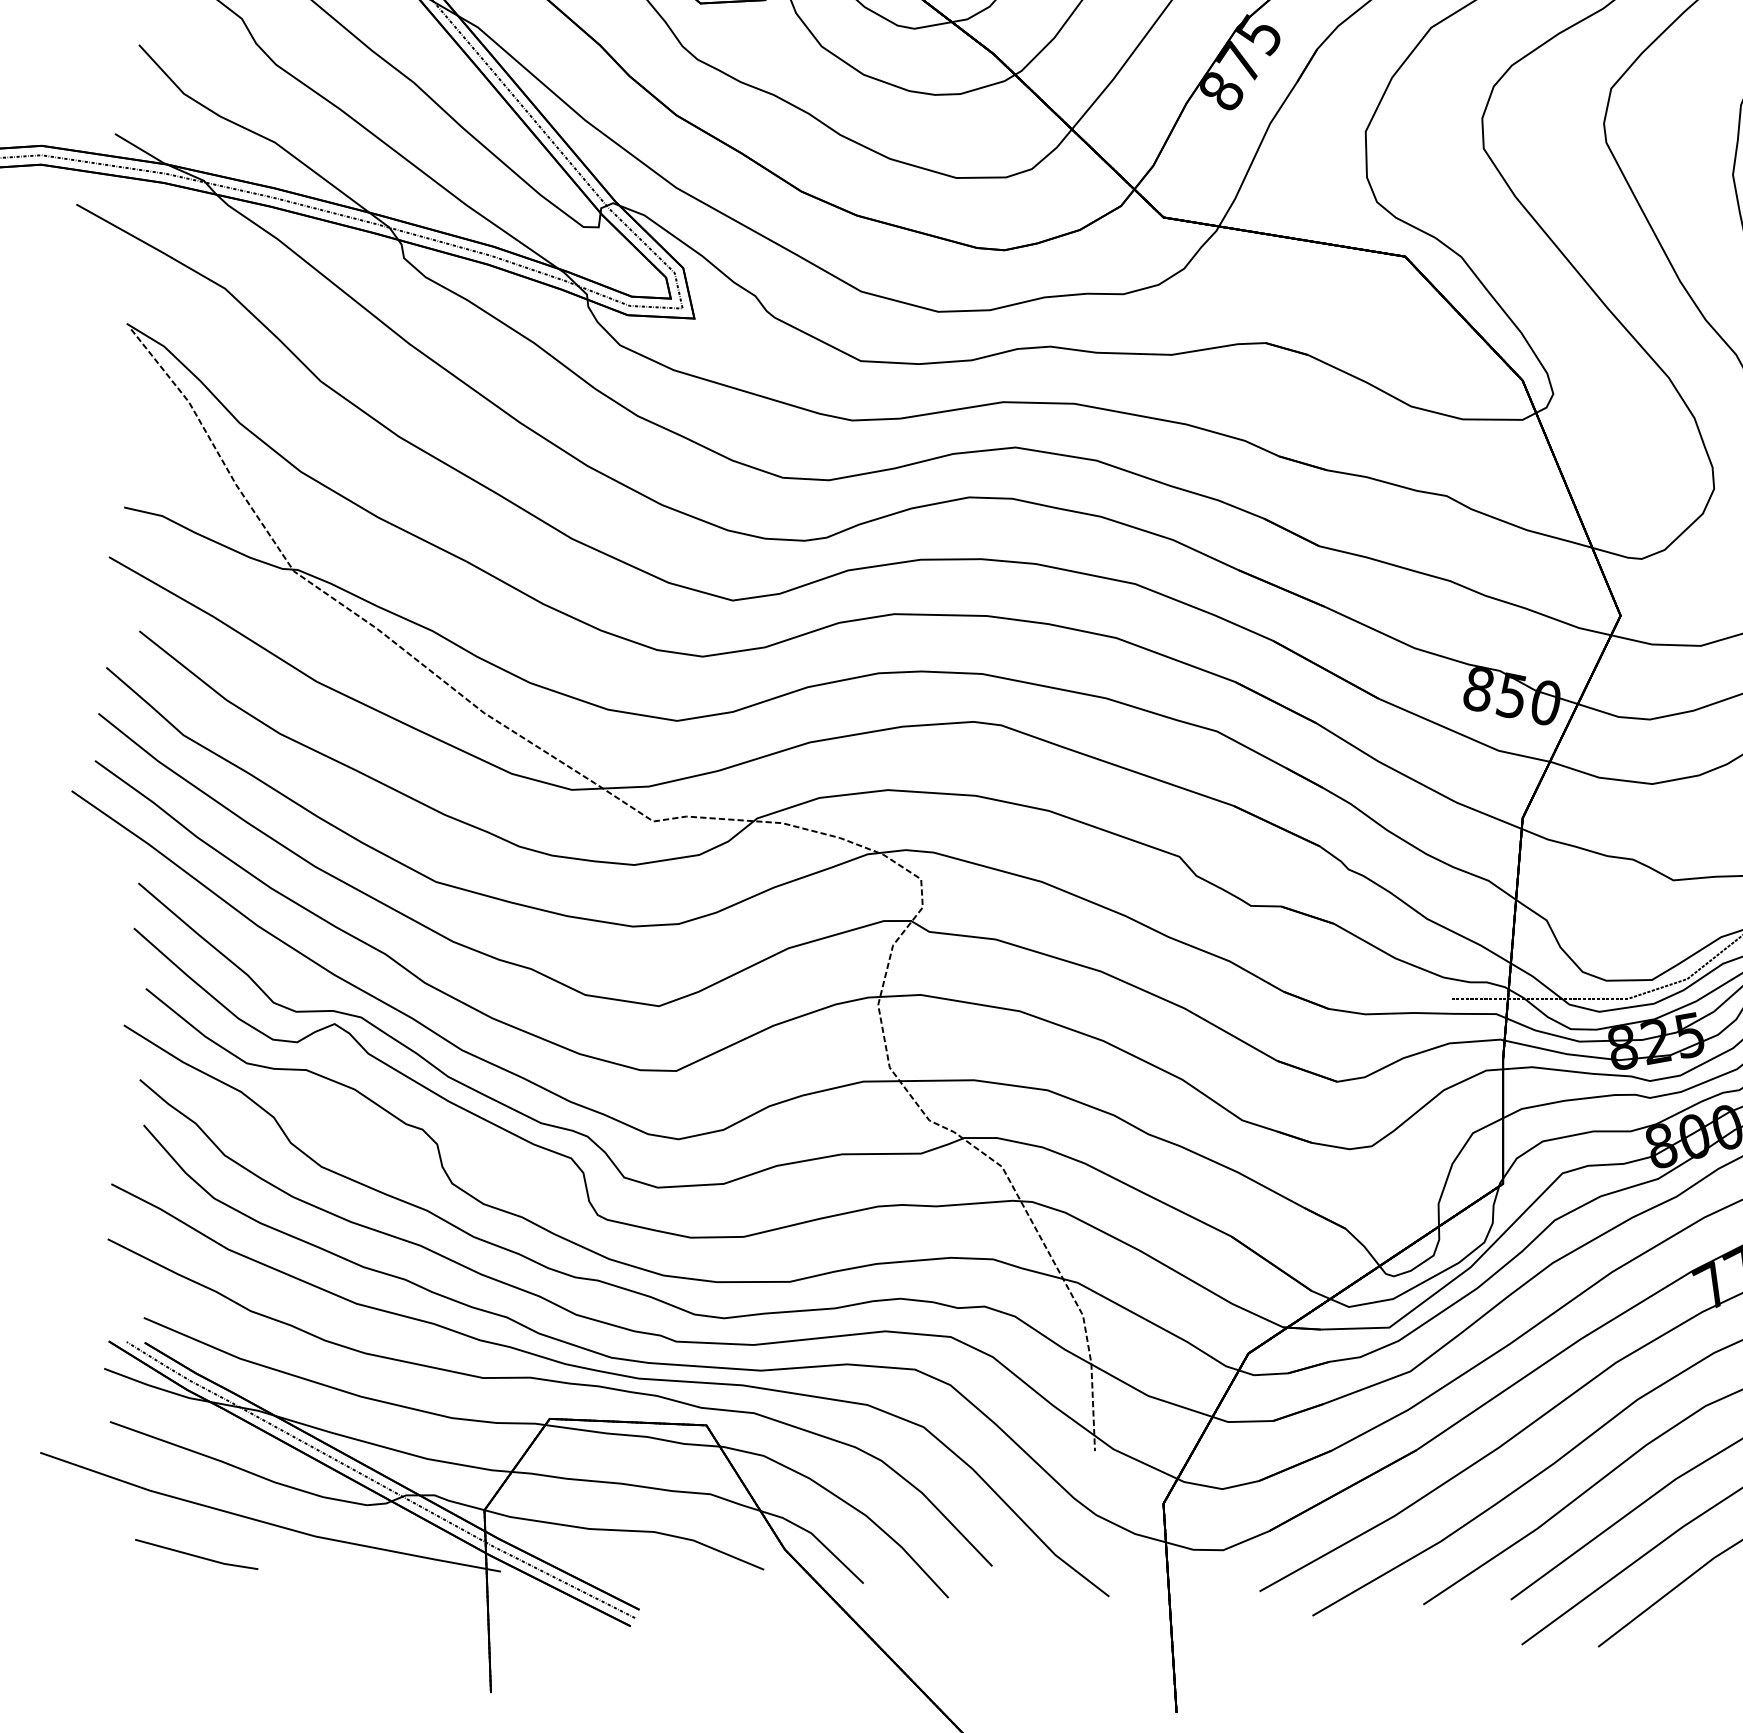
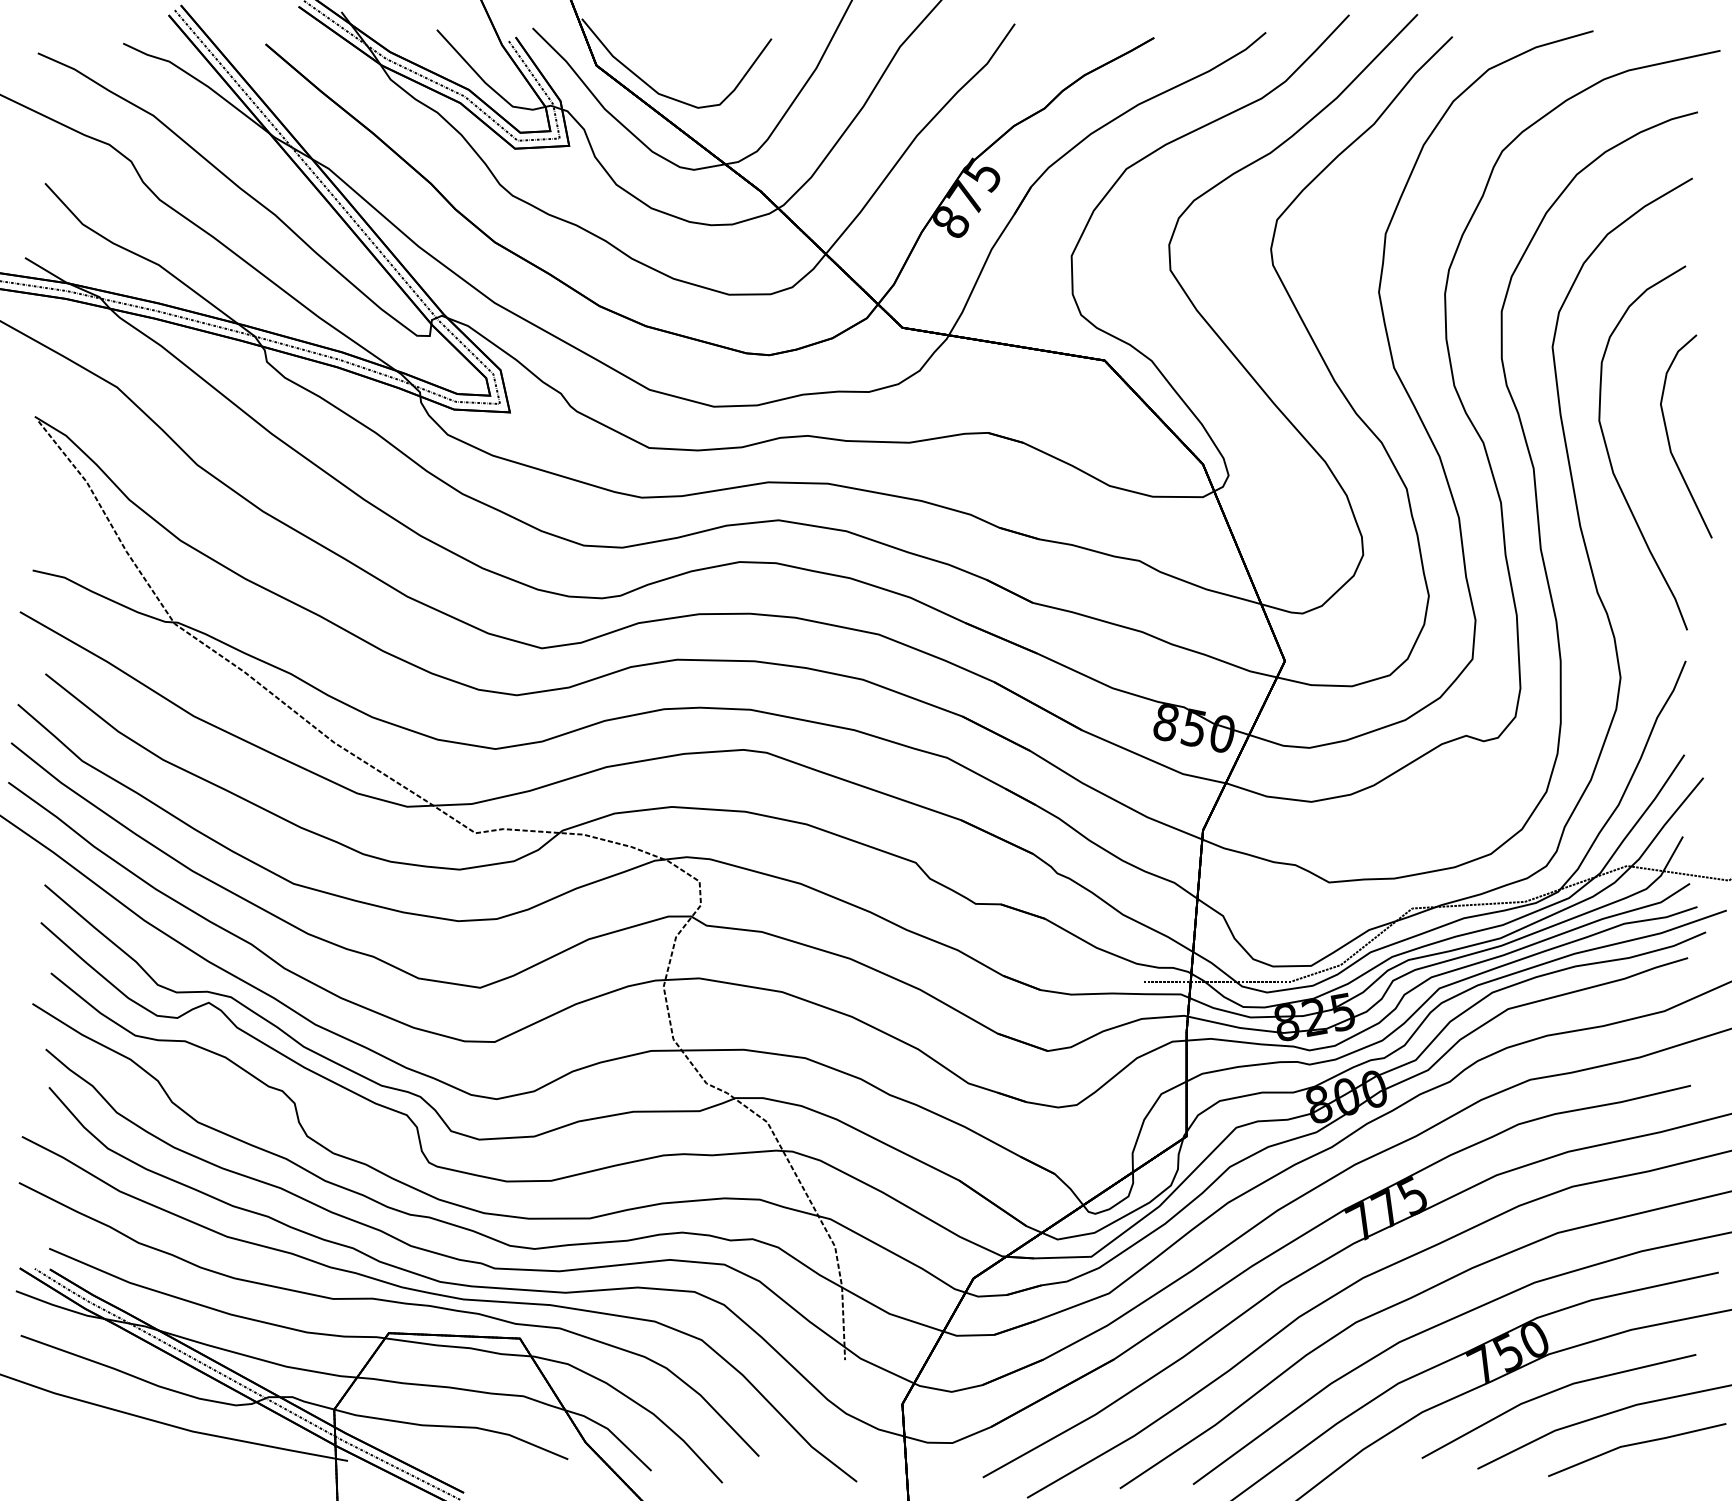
line: (194, 1554) -> (91, 1446), removed

